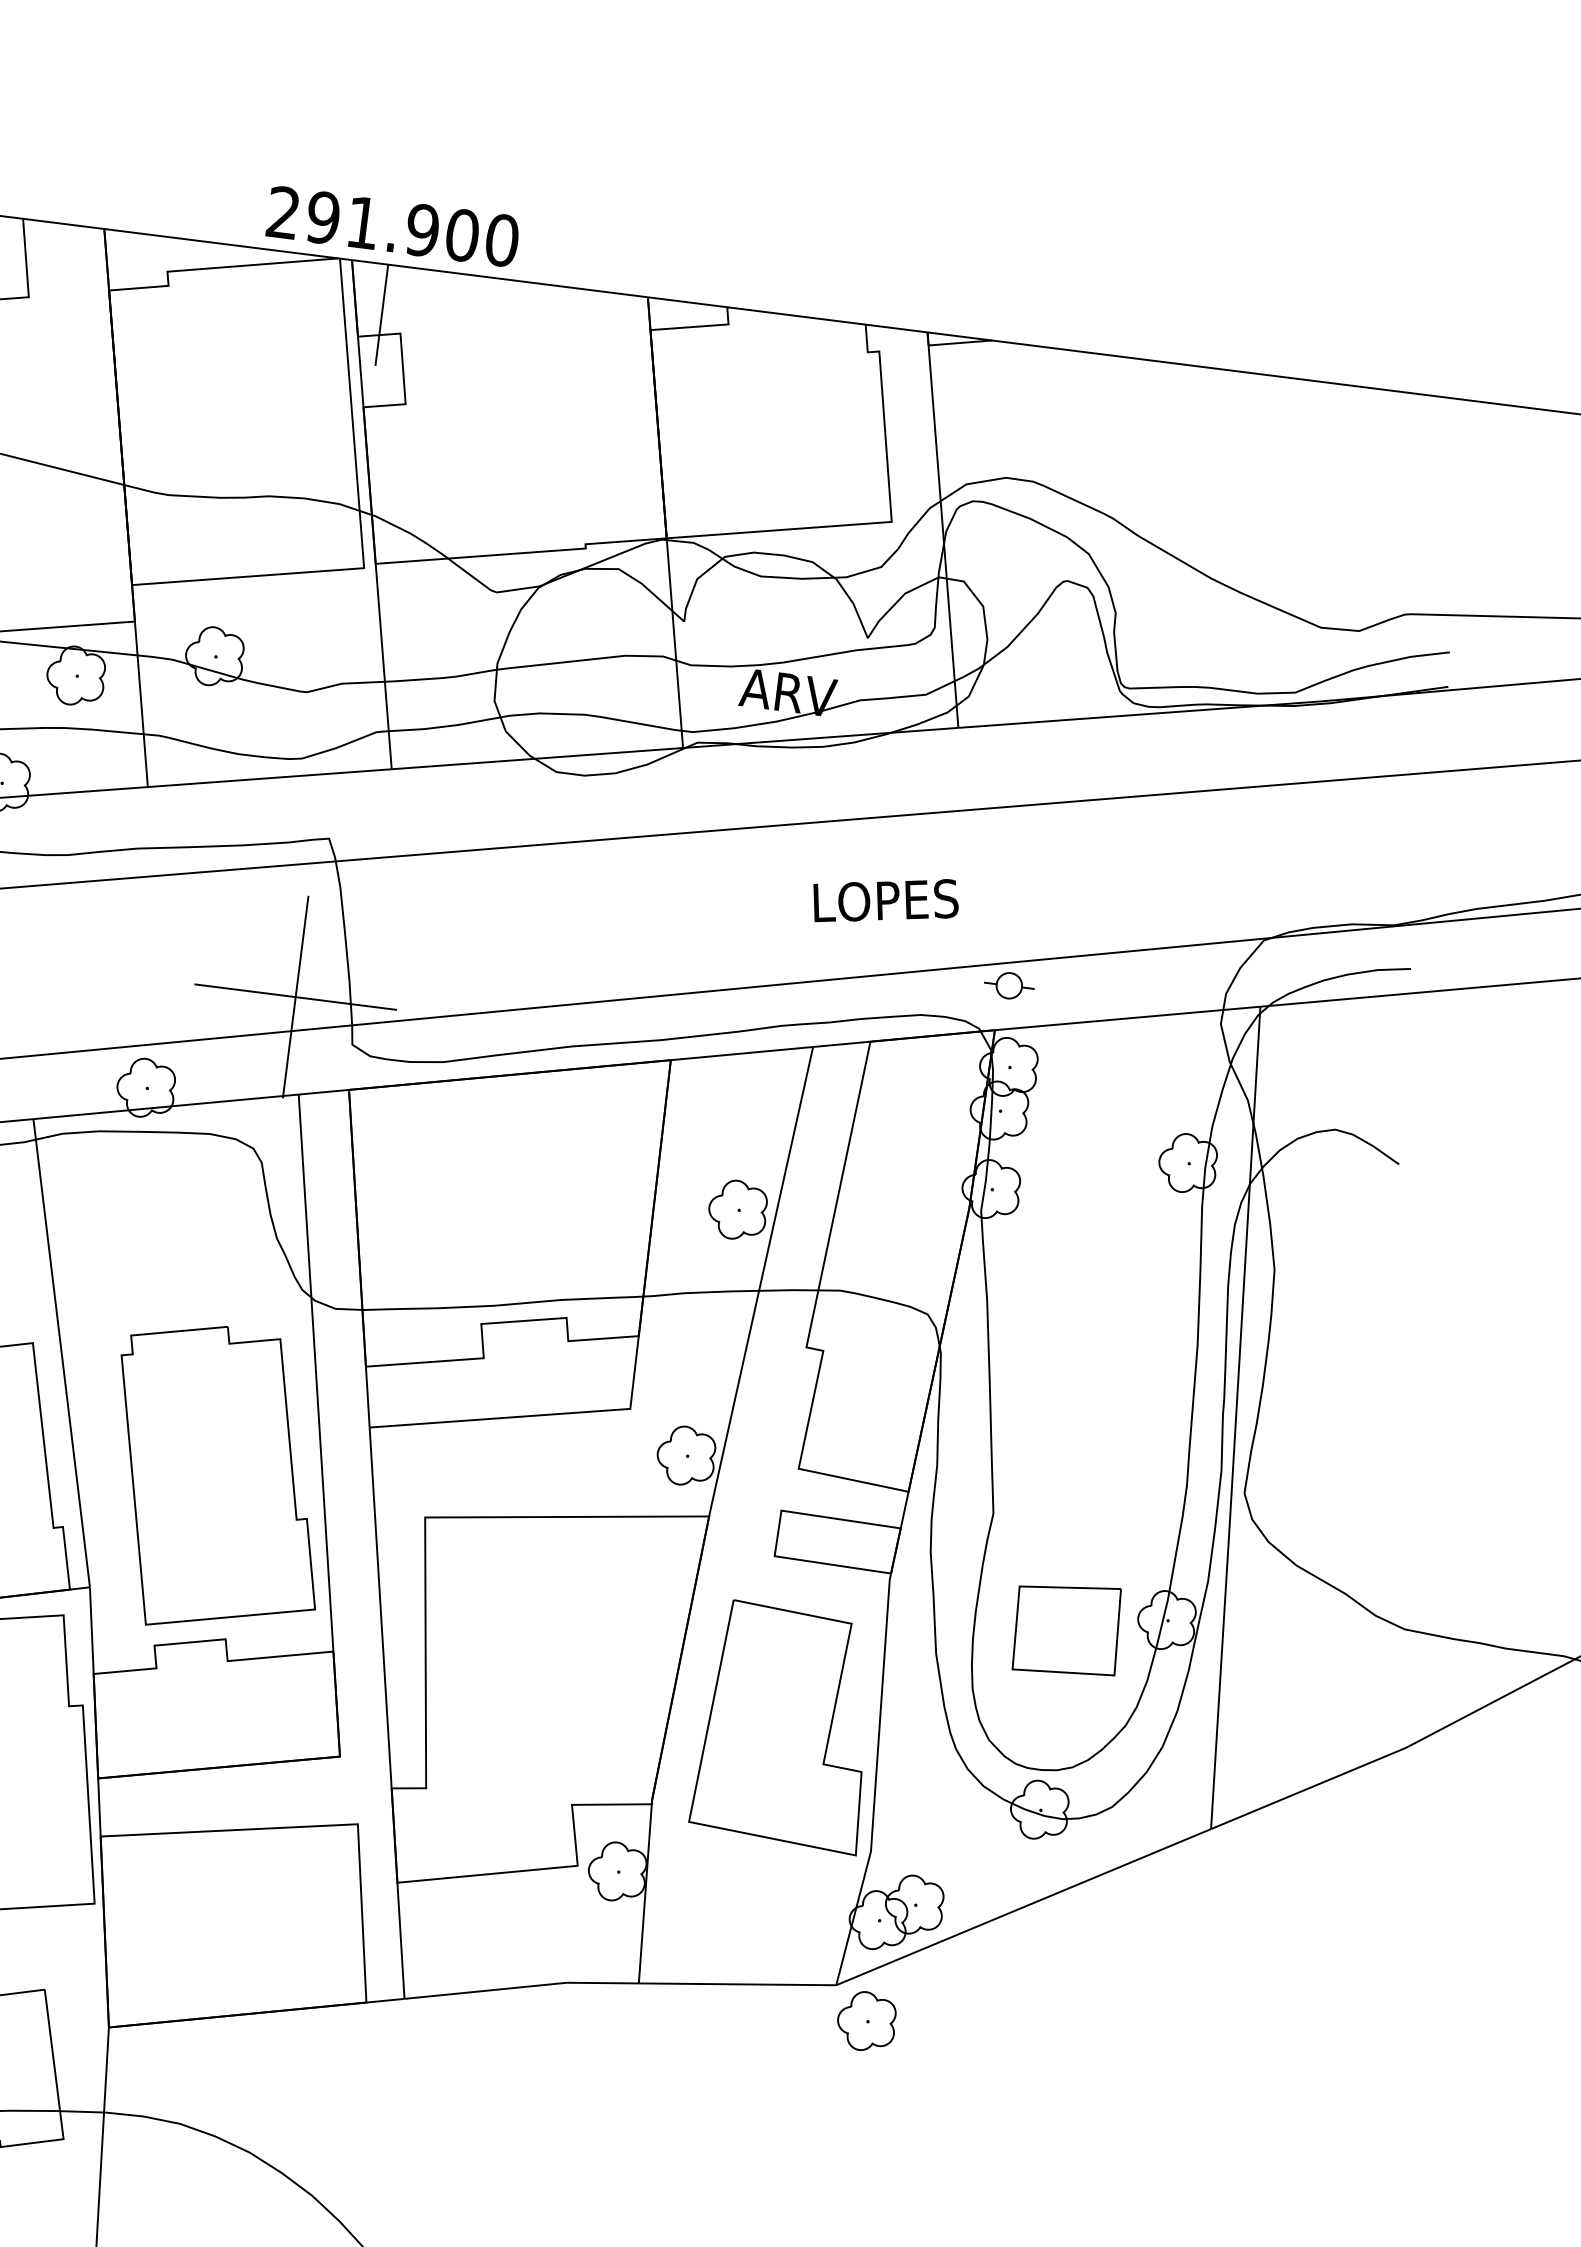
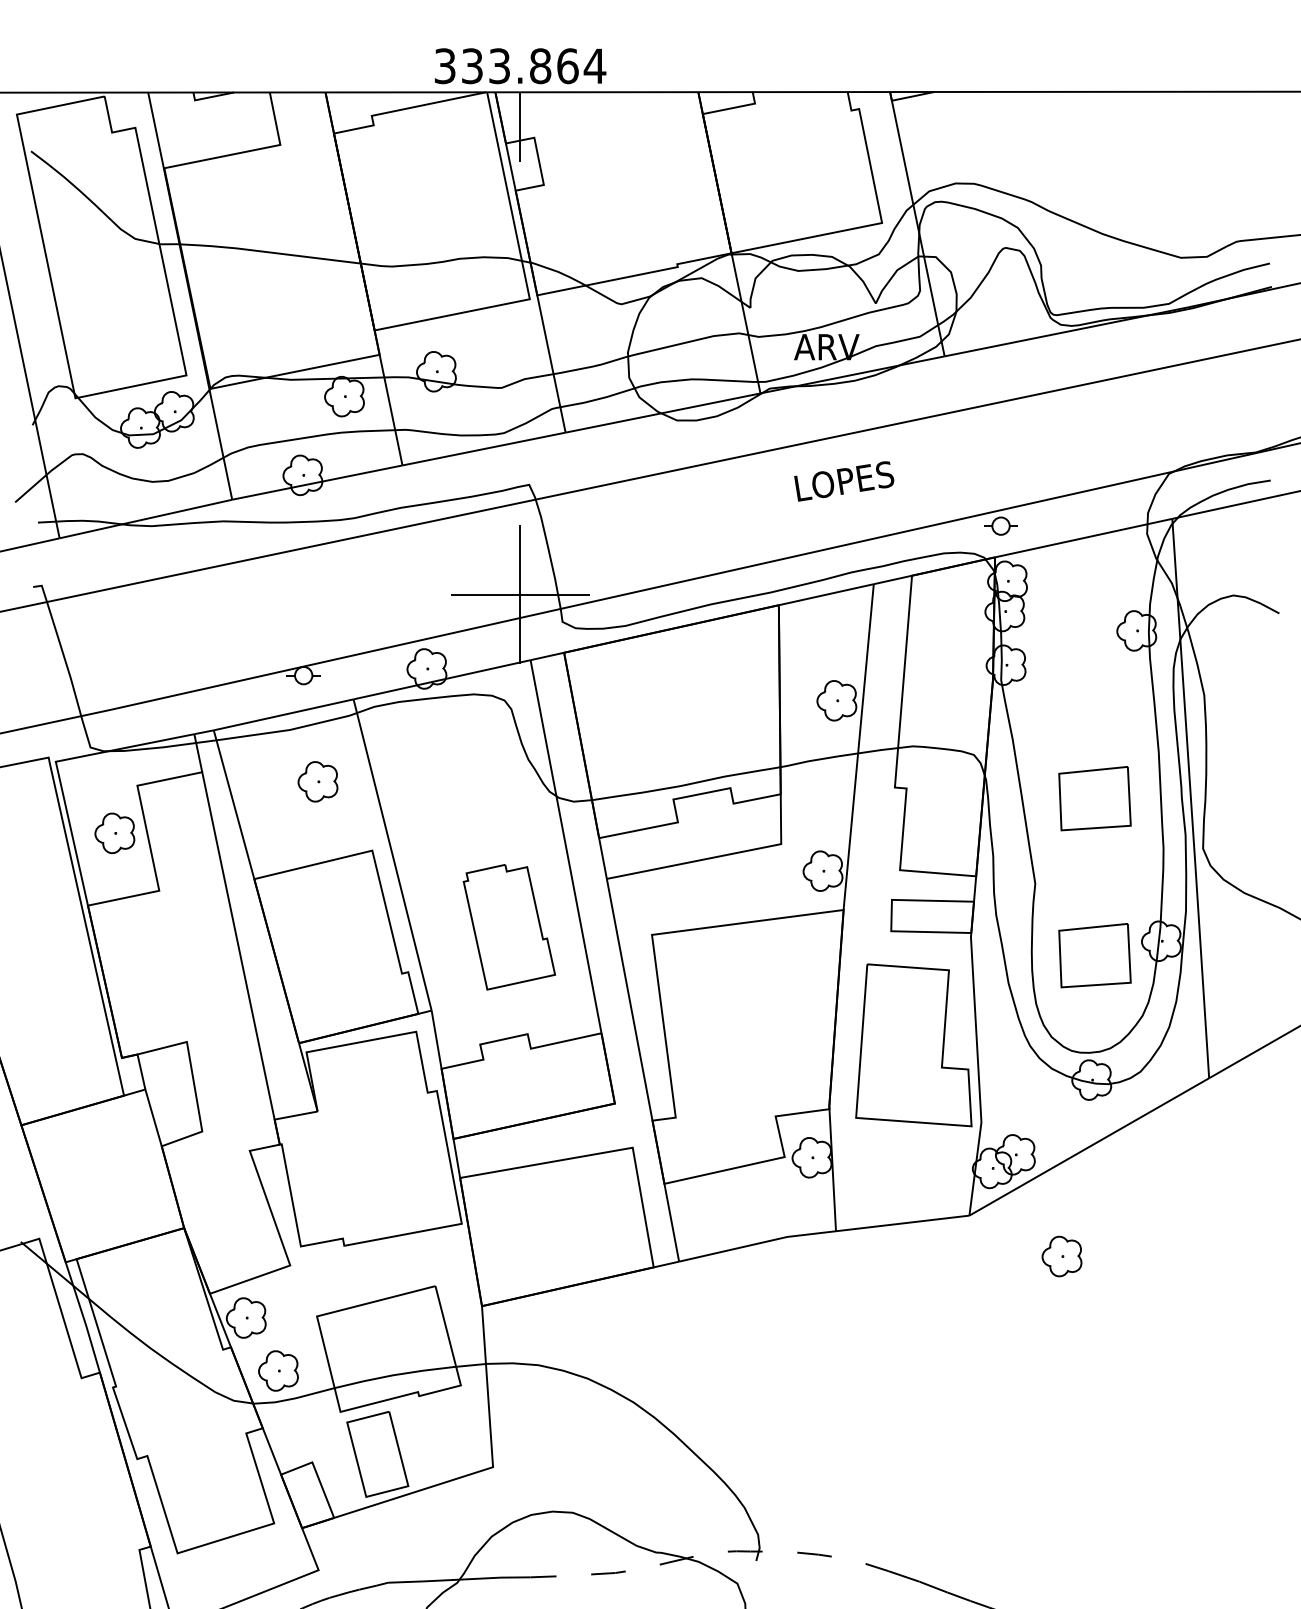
text: (393, 227) -> (520, 66), 291.900 -> 333.864
text: (885, 901) -> (844, 481), moved
part: (1095, 1400) -> (1094, 798), added
part: (218, 1480) -> (509, 927), size x0.6
part: (865, 2021) -> (1061, 1256), moved

